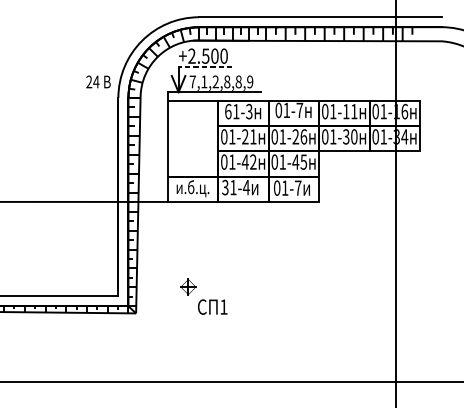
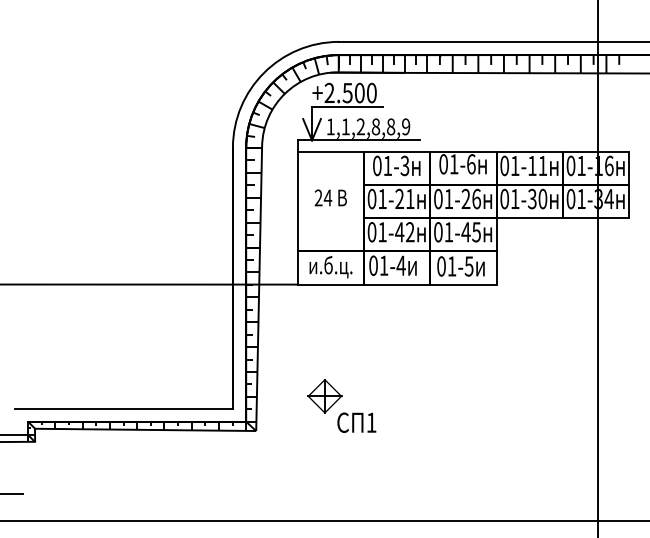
line: (204, 67) -> (346, 107), dashed -> solid
text: (98, 81) -> (330, 197), moved
text: (192, 81) -> (330, 126), 7,1,2,8,8,9 -> 1,1,2,8,8,9
text: (299, 110) -> (471, 164), 01-7 -> 01-6
text: (228, 111) -> (377, 165), 61-3 -> 01-3
text: (225, 187) -> (373, 265), 31-4 -> 01-4
text: (297, 188) -> (468, 266), 01-7 -> 01-5
part: (188, 287) -> (324, 396), size x1.67

